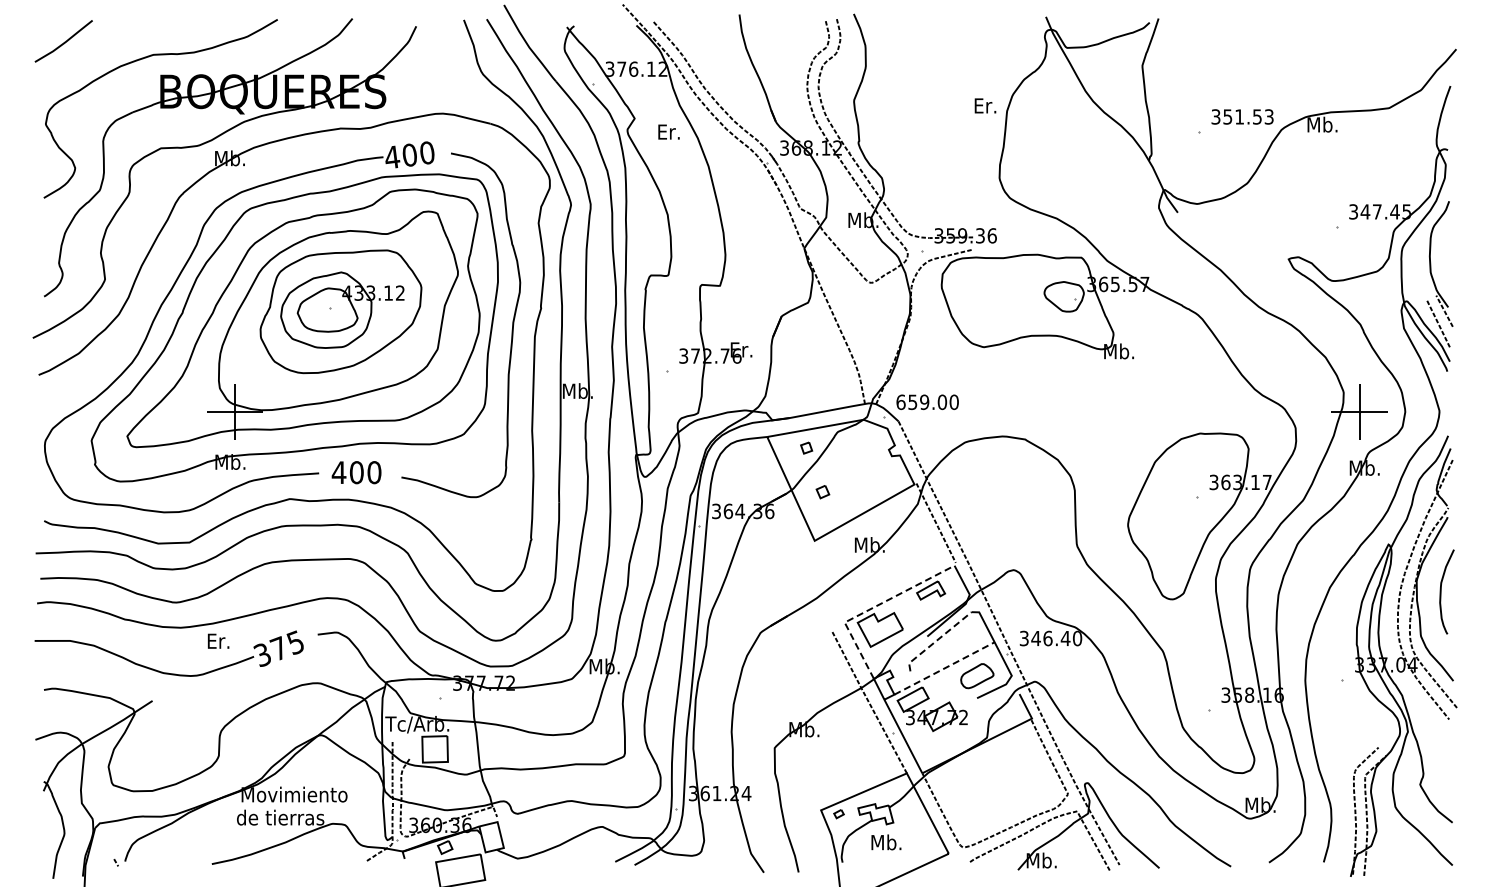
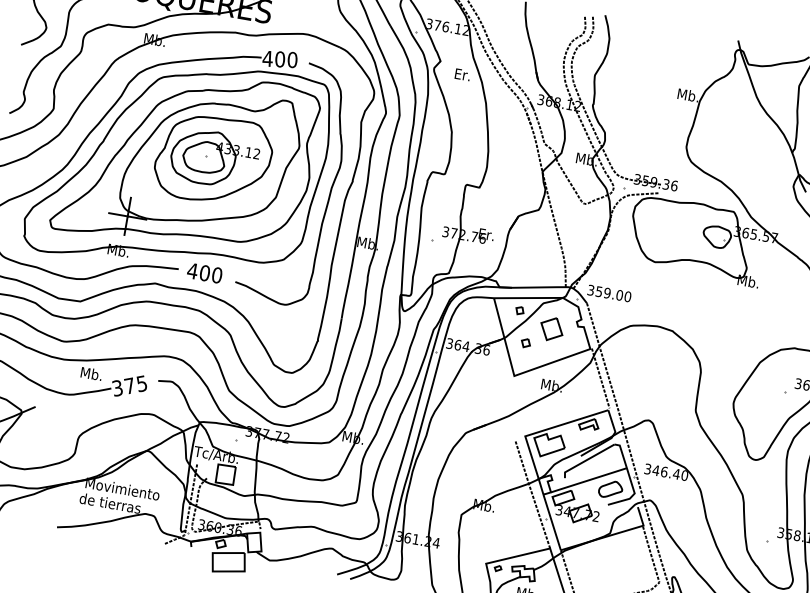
text: (990, 105) -> (689, 95), Er. -> Mb.
text: (900, 402) -> (590, 290), 659.00 -> 359.00
part: (855, 465) -> (551, 328), added
line: (871, 608) -> (545, 429), dashed -> solid
text: (223, 640) -> (92, 373), Er. -> Mb.
line: (936, 640) -> (586, 459), dashed -> solid
line: (944, 668) -> (588, 480), dashed -> solid

